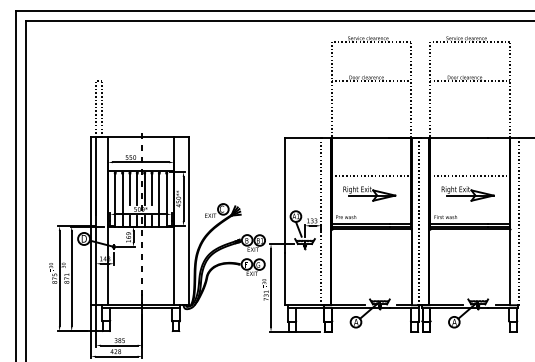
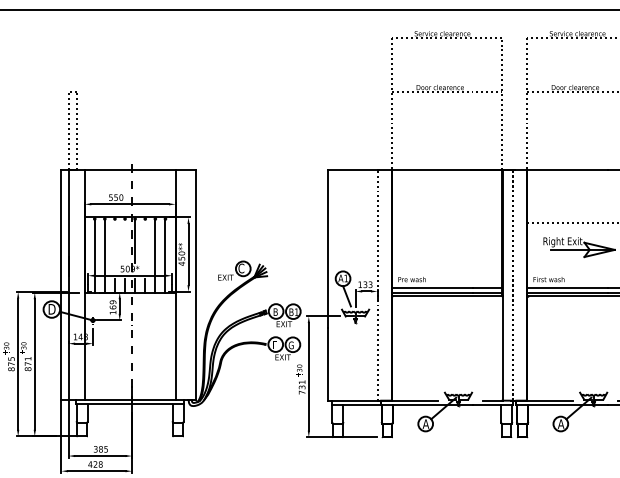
line: (371, 176) -> (446, 223), removed
line: (130, 189) -> (115, 241), removed
line: (137, 189) -> (125, 241), removed
line: (152, 189) -> (145, 241), removed
part: (369, 193) -> (444, 247), removed

